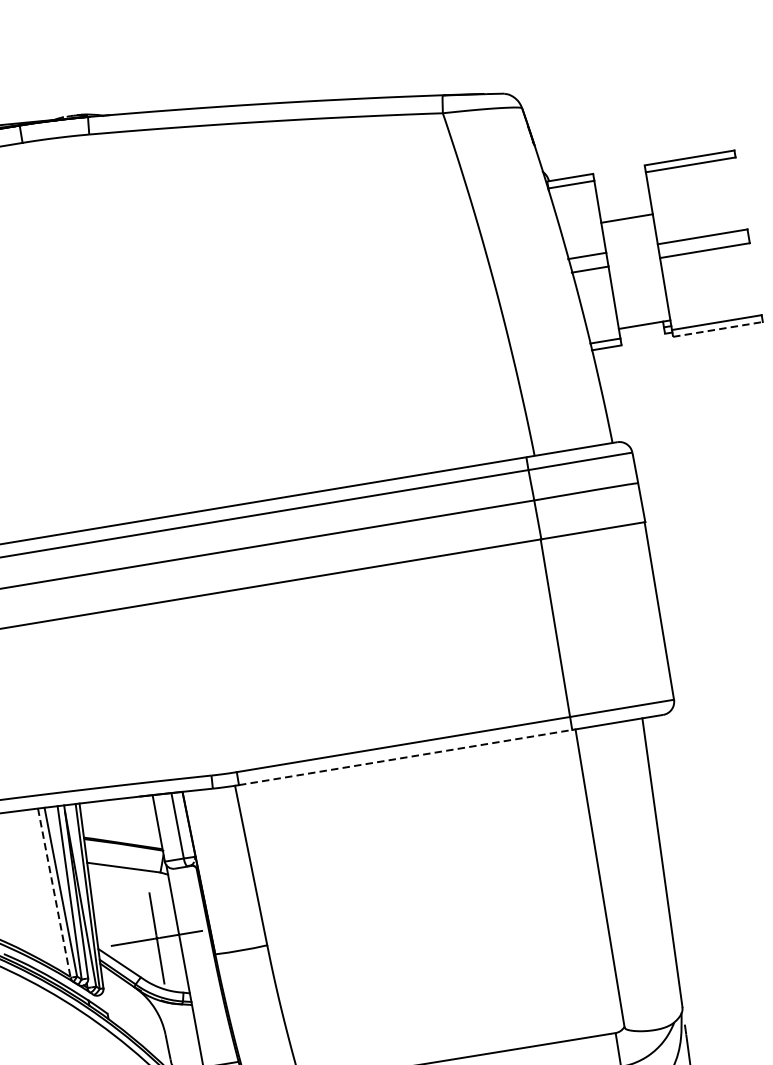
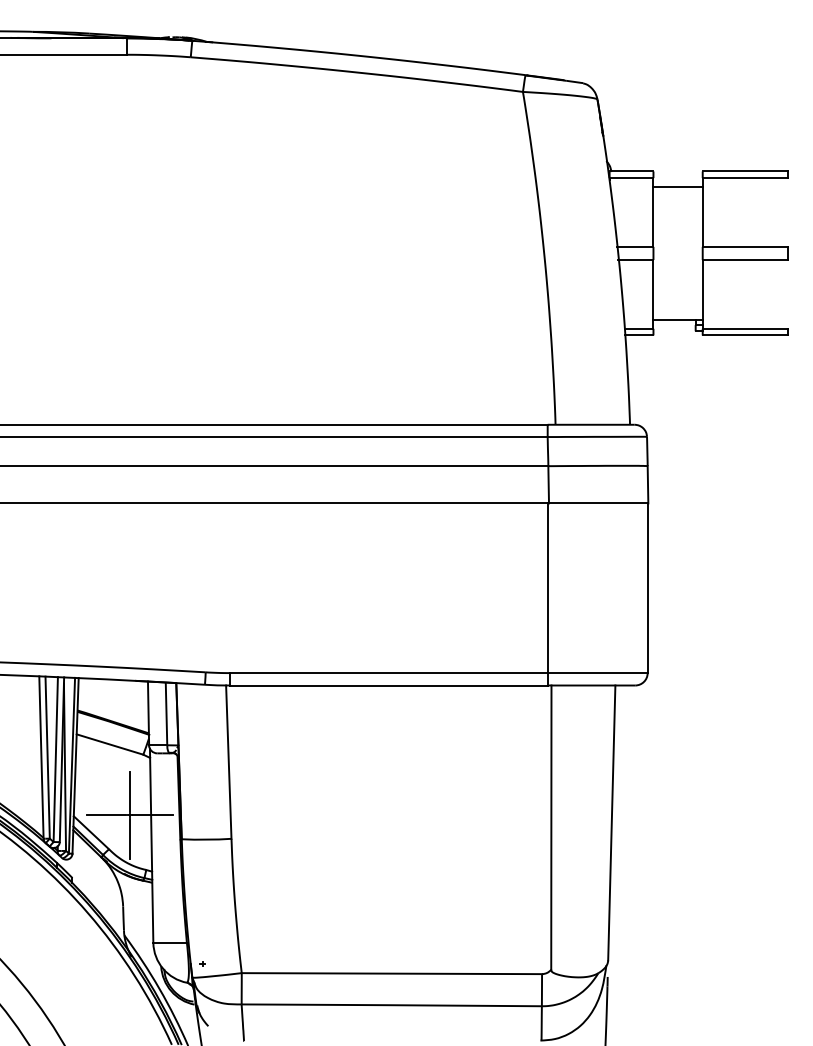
line: (626, 218) -> (677, 187), moved
line: (717, 329) -> (745, 335), dashed -> solid
line: (406, 757) -> (389, 685), dashed -> solid
line: (54, 894) -> (41, 758), dashed -> solid

